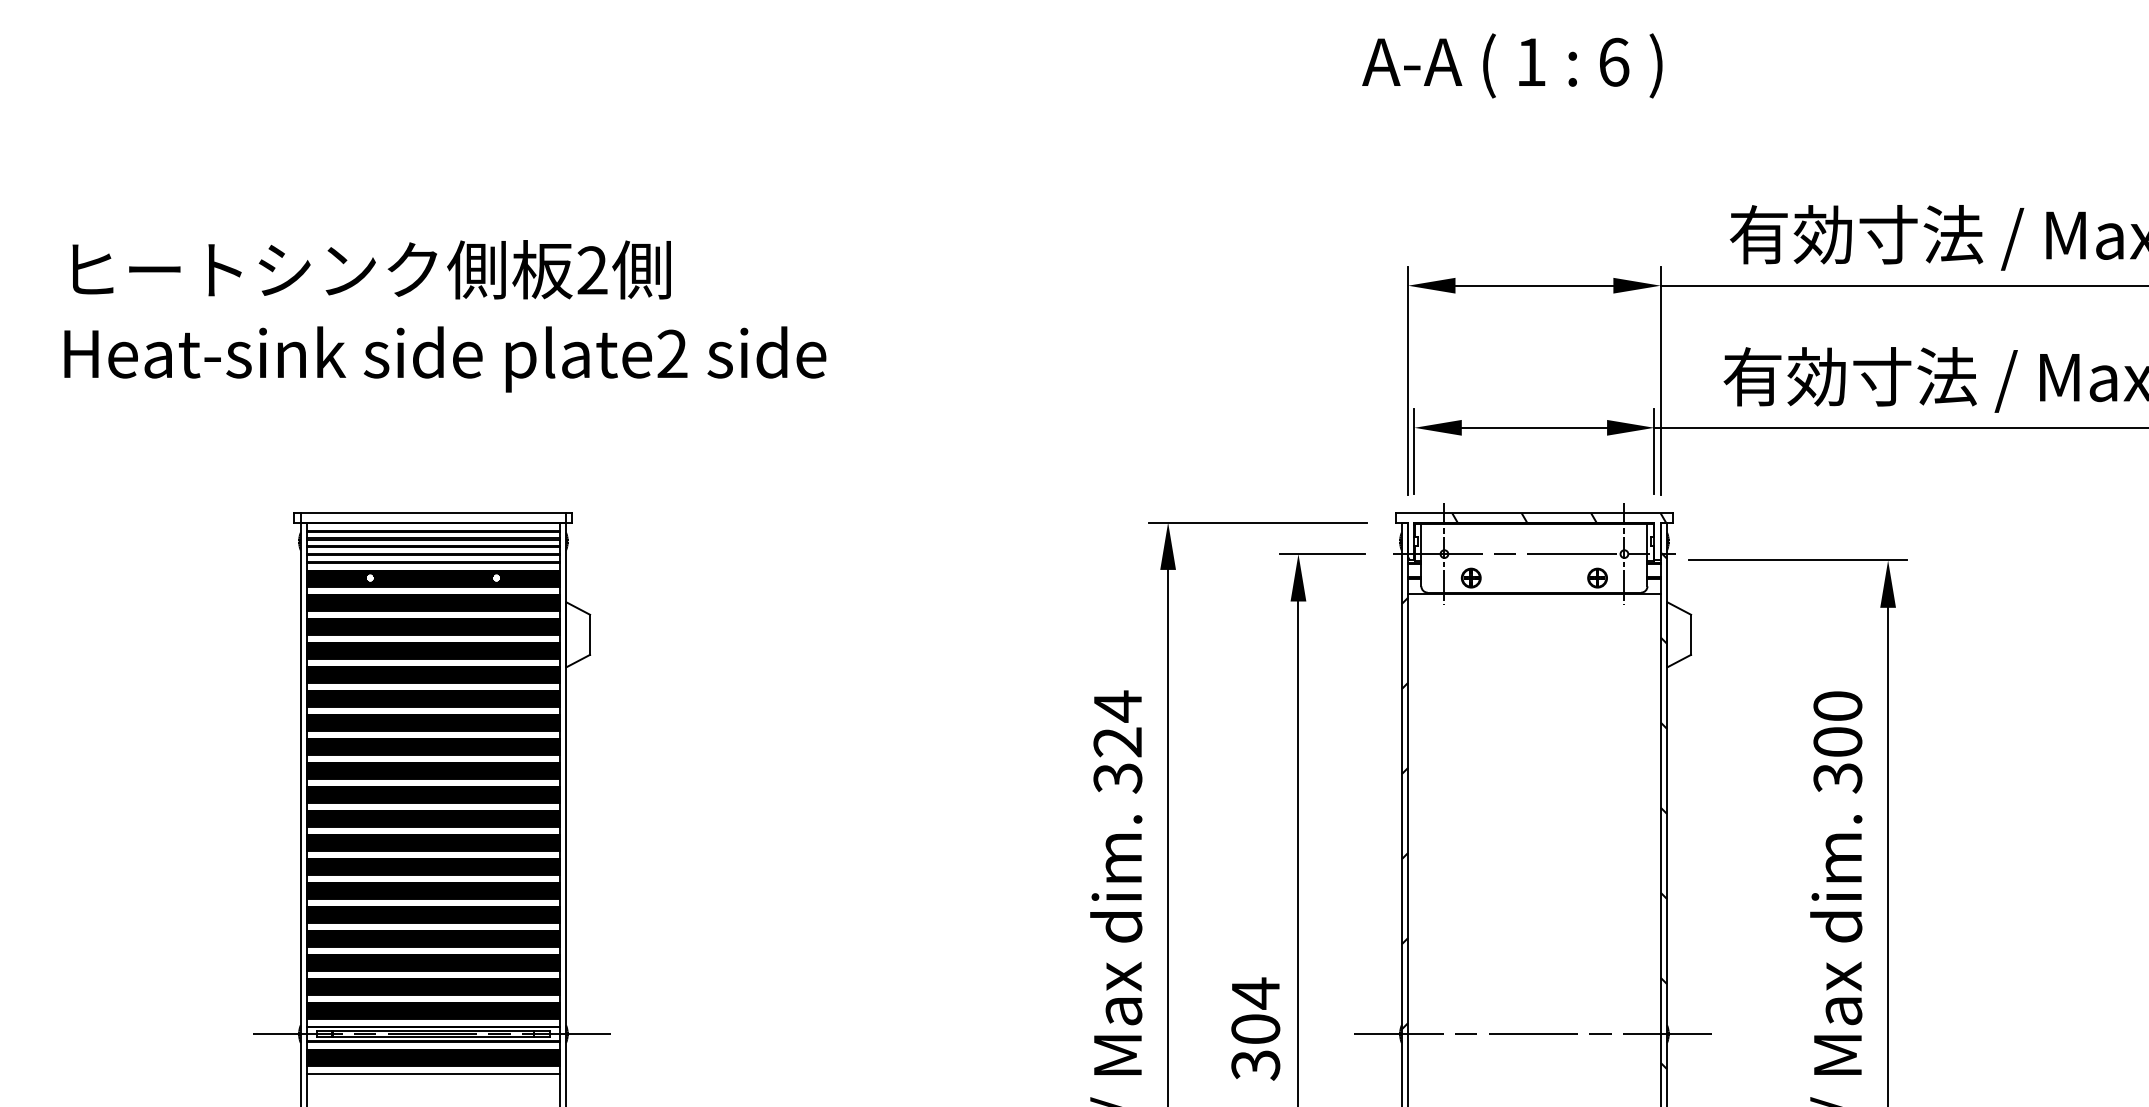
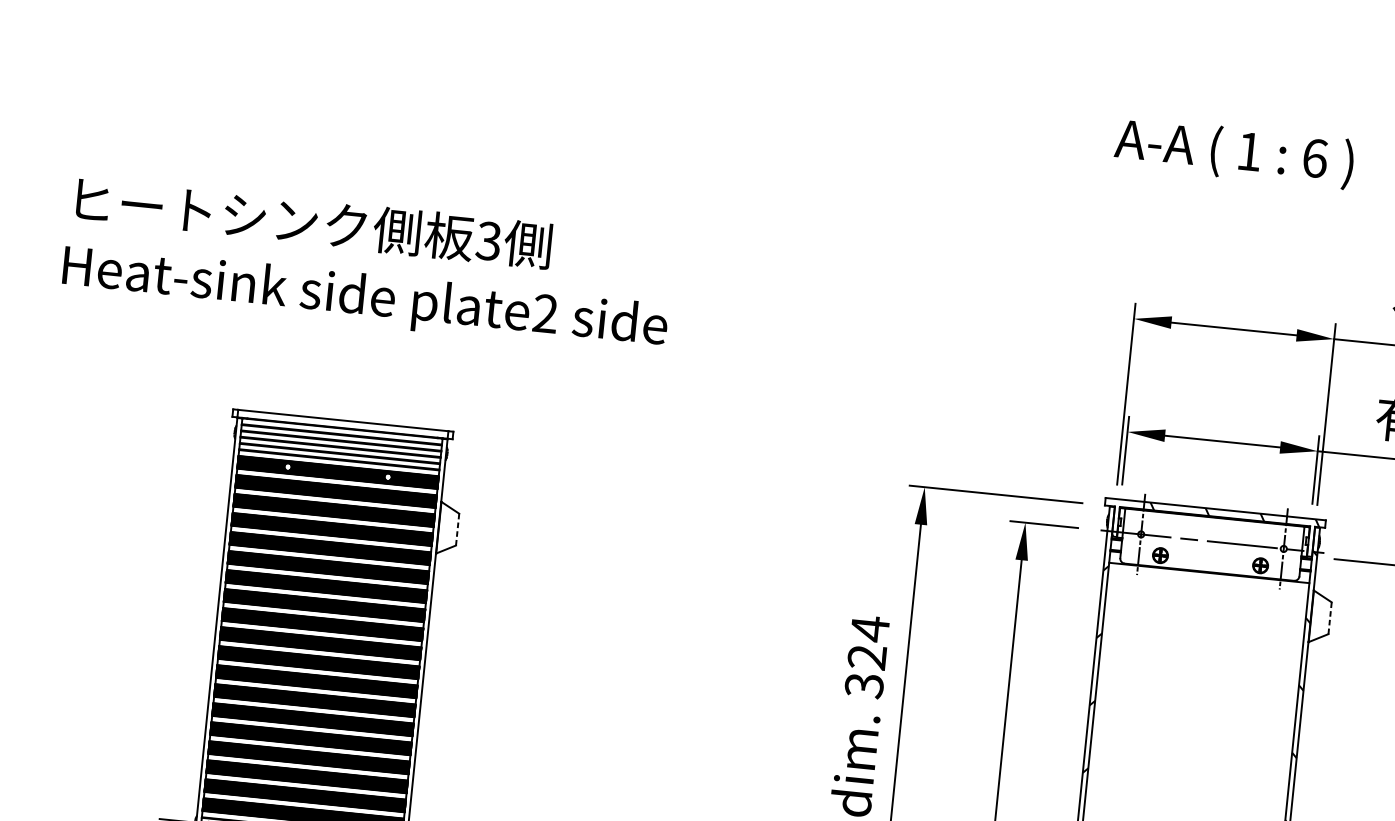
text: (592, 270) -> (488, 241), 2 -> 3
line: (590, 634) -> (458, 529), solid -> dashed
line: (1691, 634) -> (1330, 618), solid -> dashed

